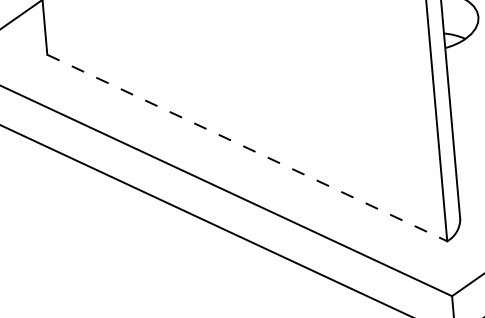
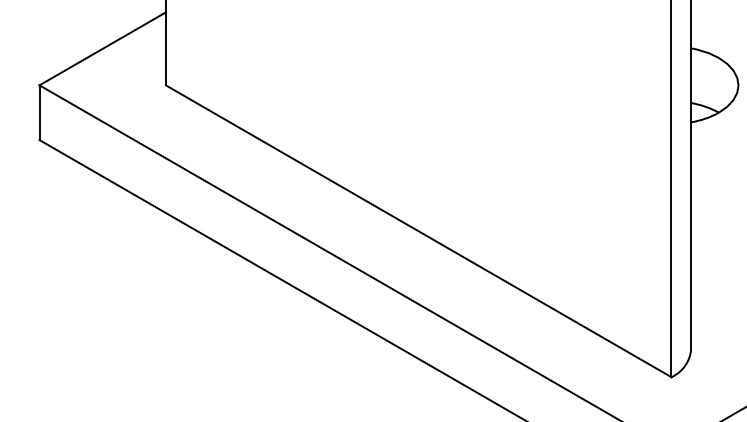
line: (247, 148) -> (418, 231), dashed -> solid

